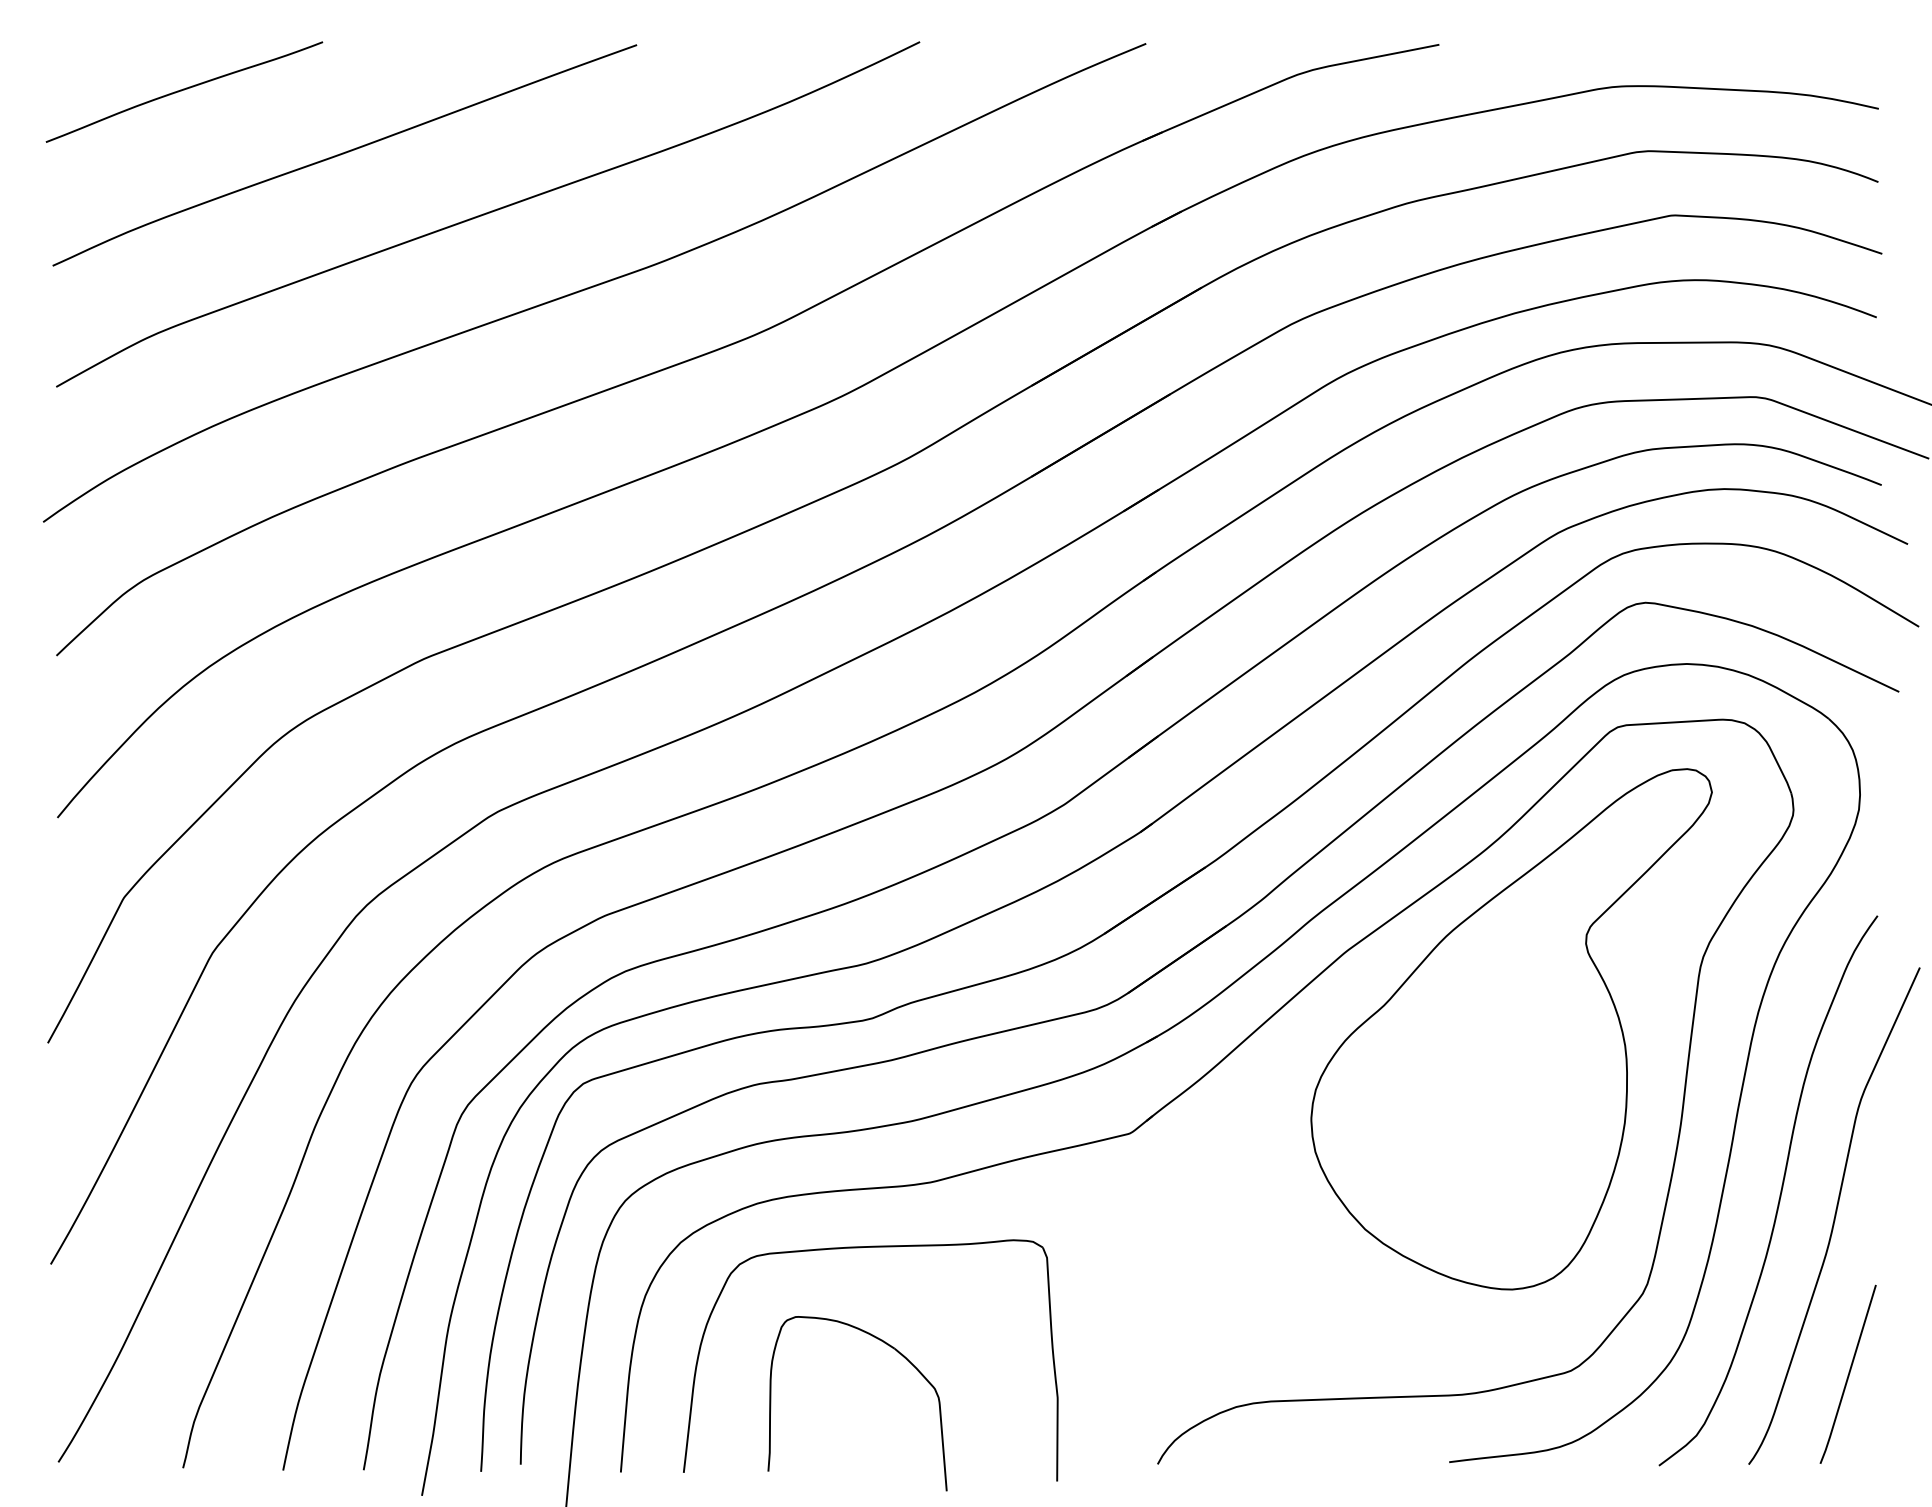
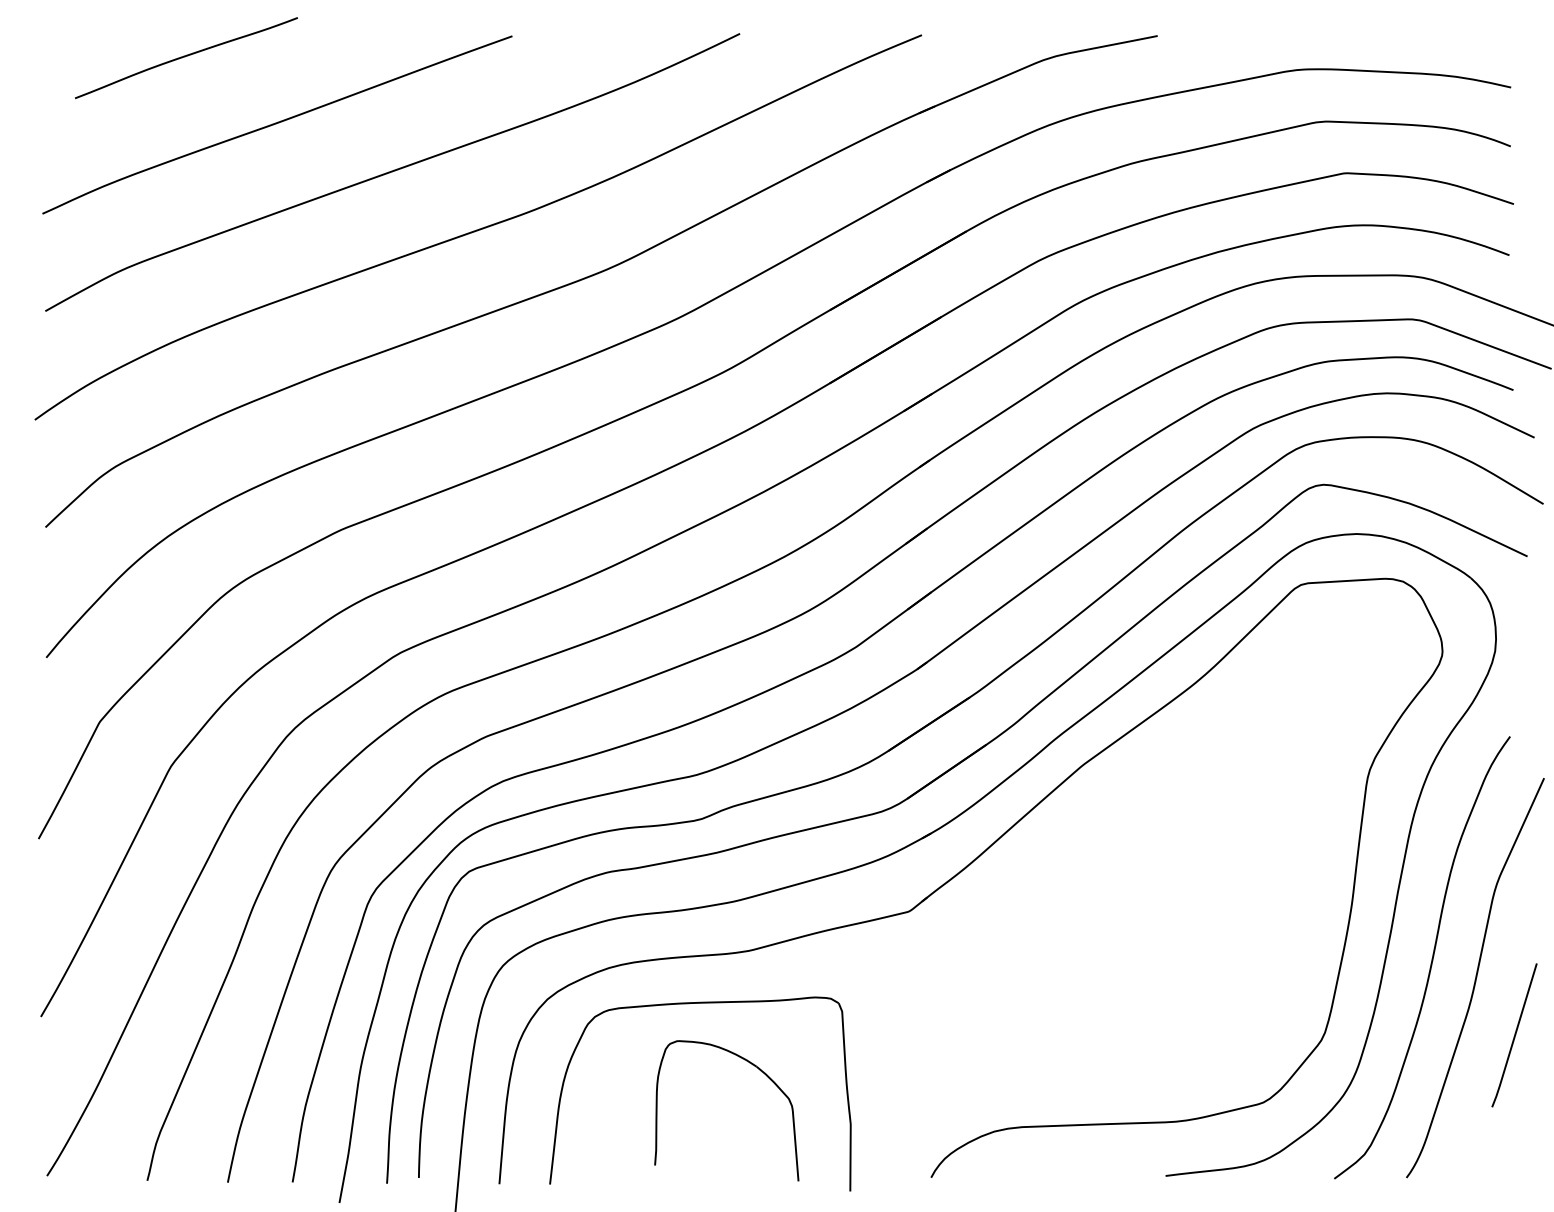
curve: (183, 91) -> (185, 57), moved
part: (1511, 1028) -> (1215, 827), removed
part: (899, 1354) -> (760, 1071), moved
line: (1848, 1374) -> (1514, 1035), moved

